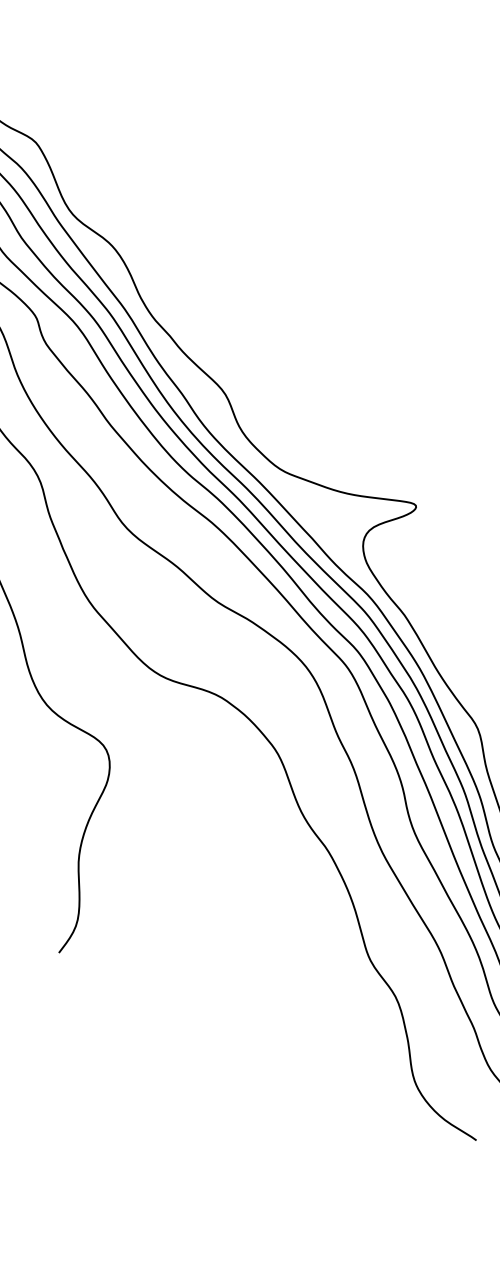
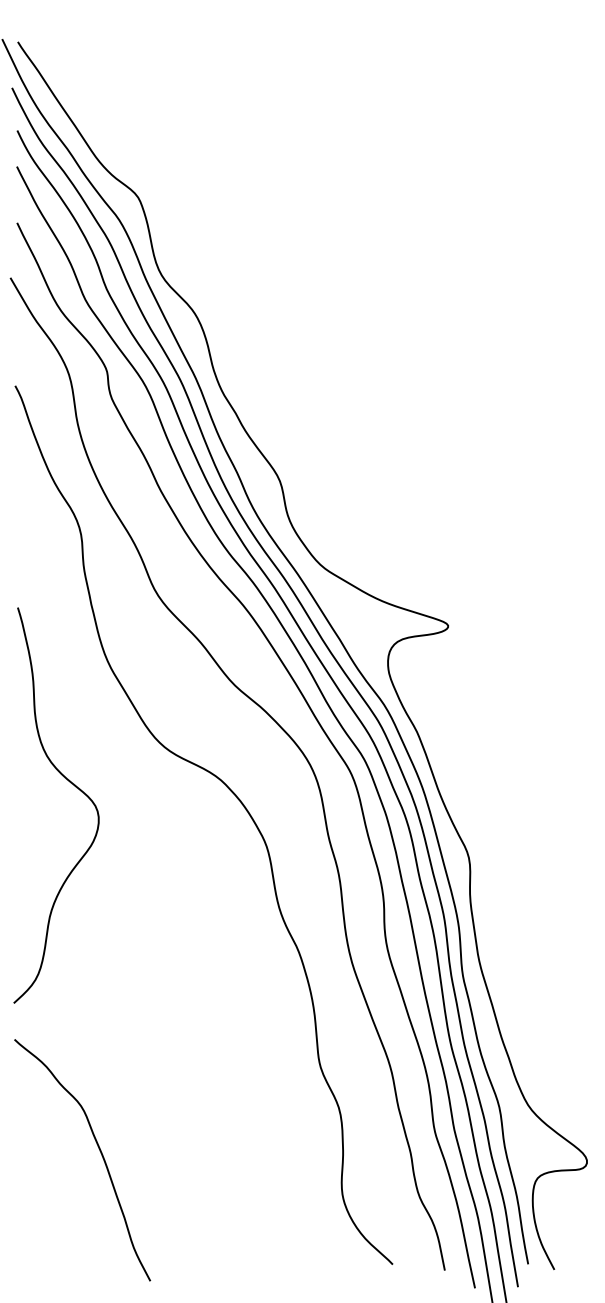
curve: (169, 1082) -> (99, 1151), added

